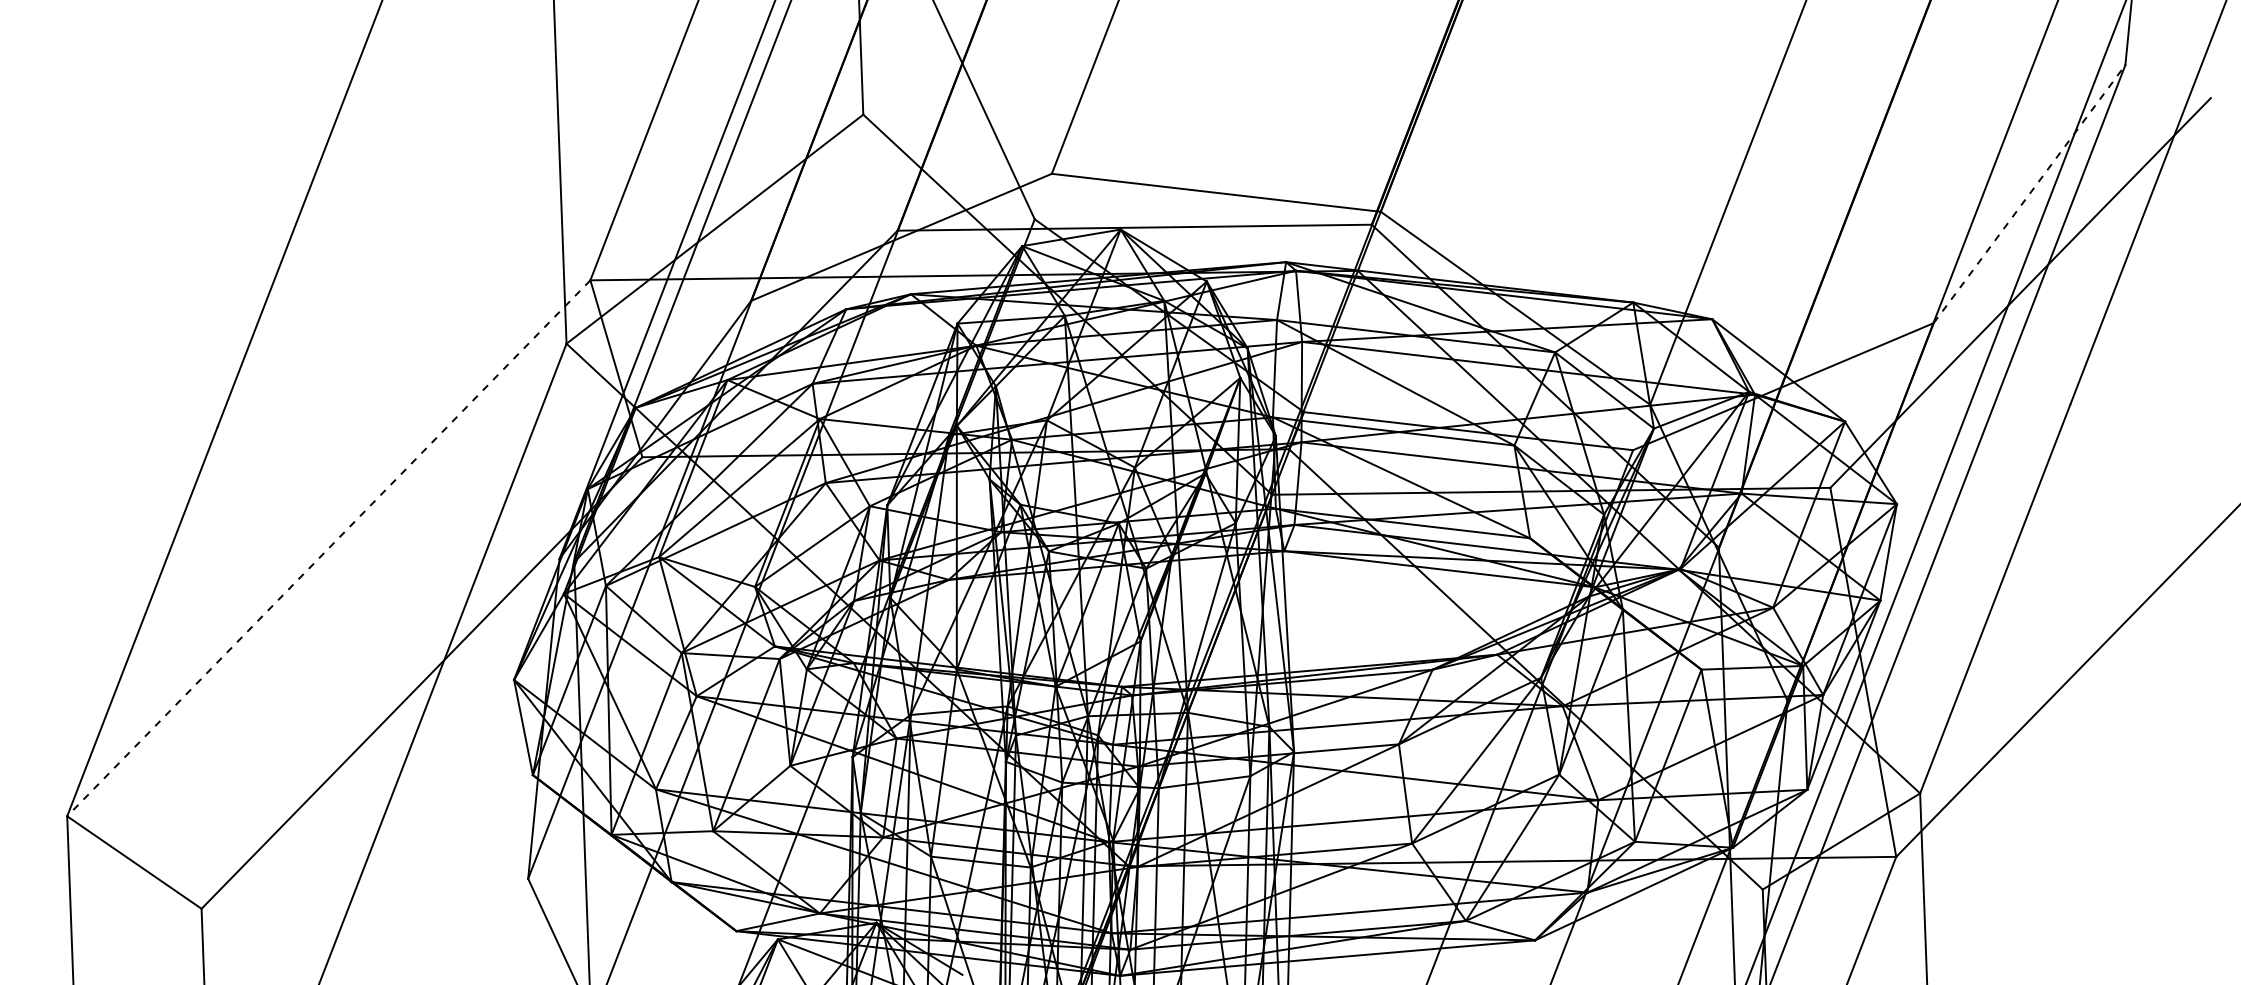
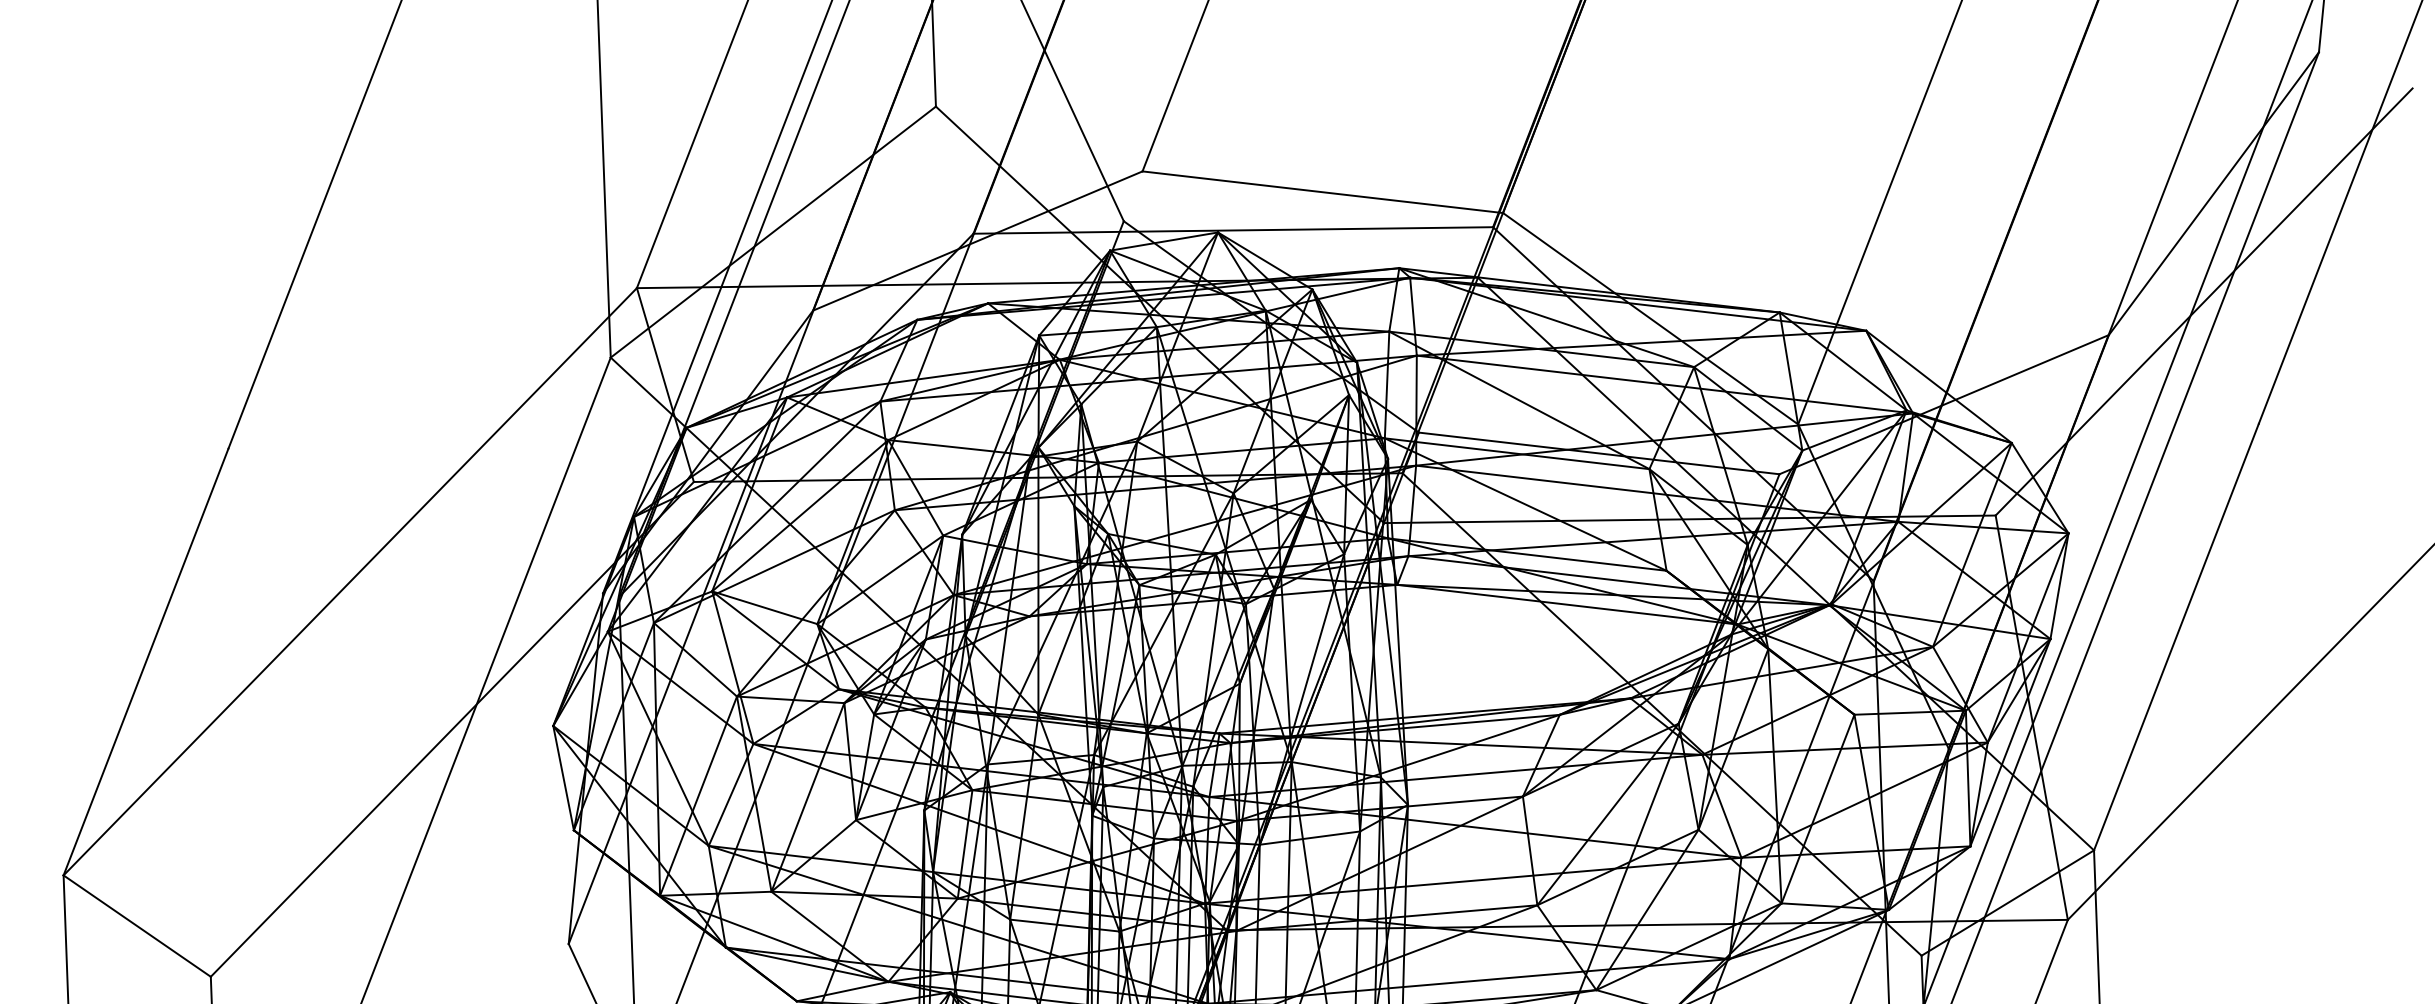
line: (2029, 194) -> (2213, 194), dashed -> solid
line: (328, 548) -> (349, 581), dashed -> solid

